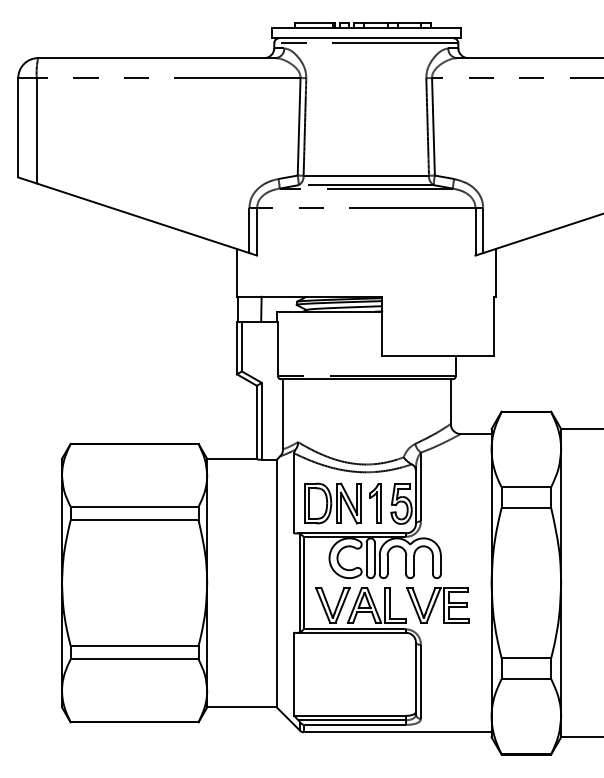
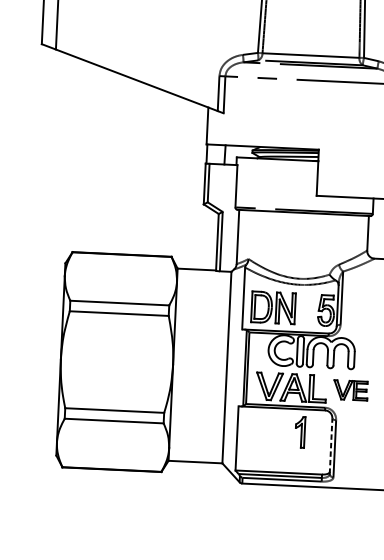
part: (375, 503) -> (300, 432), moved
part: (437, 605) -> (350, 390), size x0.7
line: (416, 678) -> (331, 446), solid -> dashed

